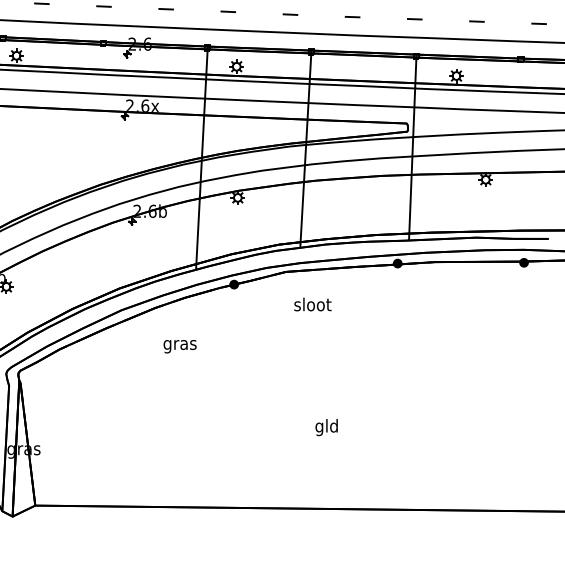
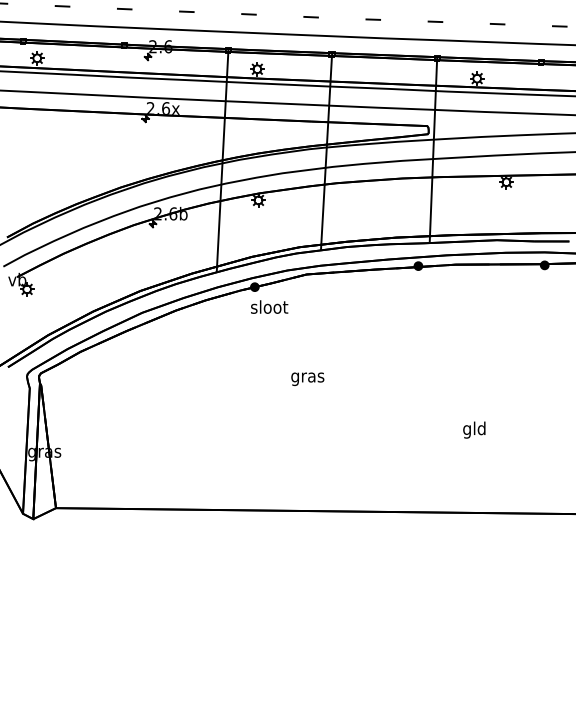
text: (312, 303) -> (269, 306), moved
text: (179, 345) -> (307, 378), moved
text: (326, 426) -> (474, 429), moved

